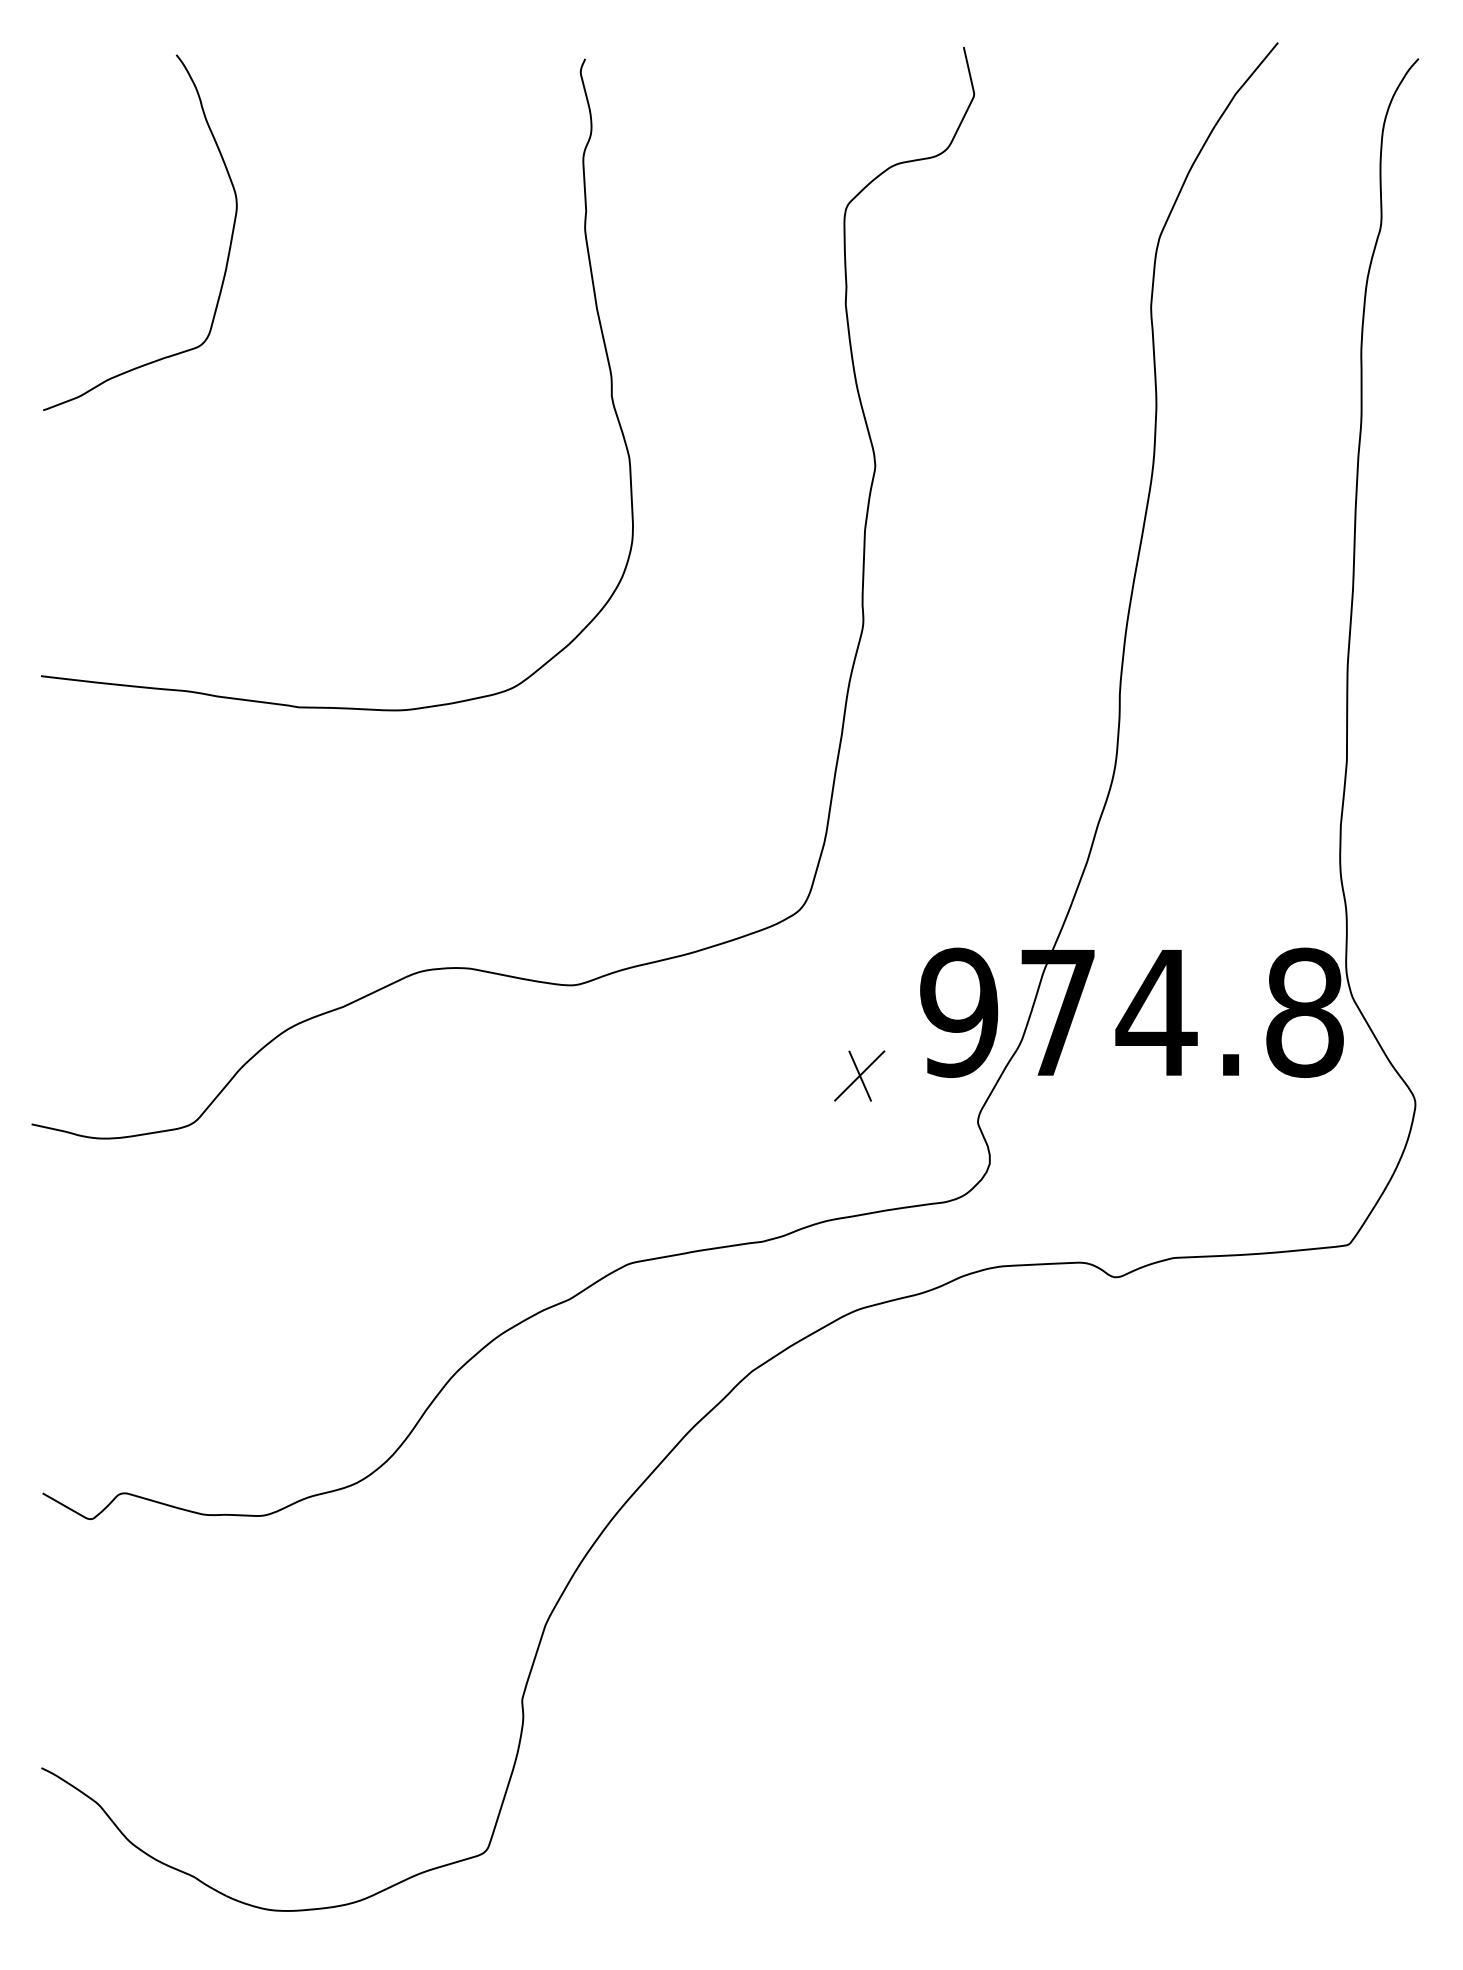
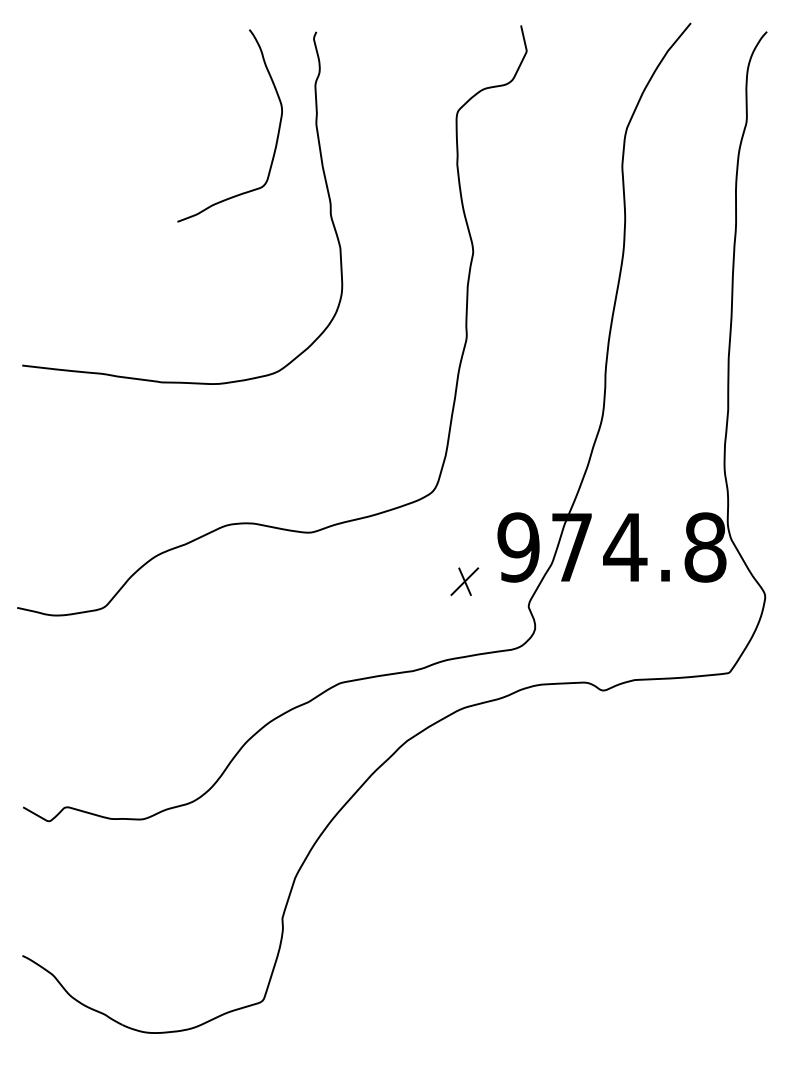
curve: (228, 245) -> (277, 132), moved

